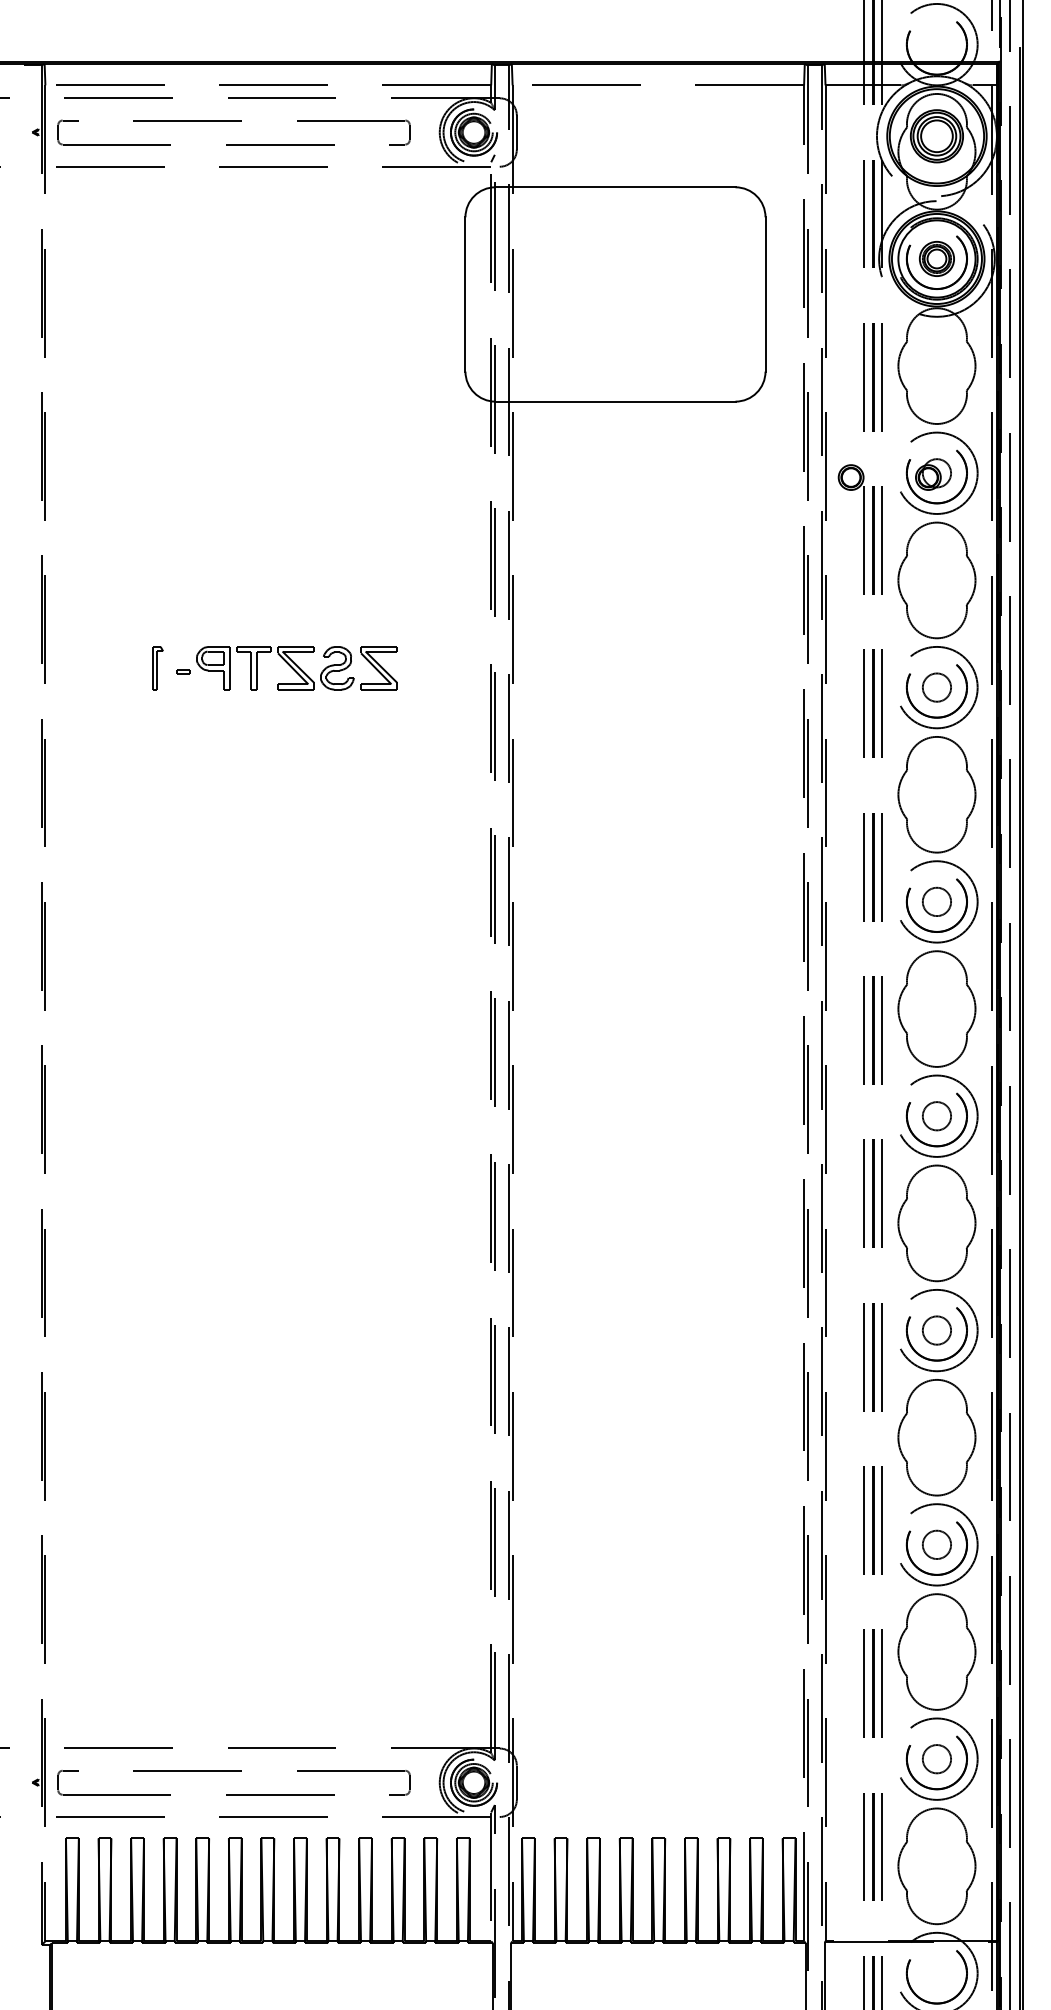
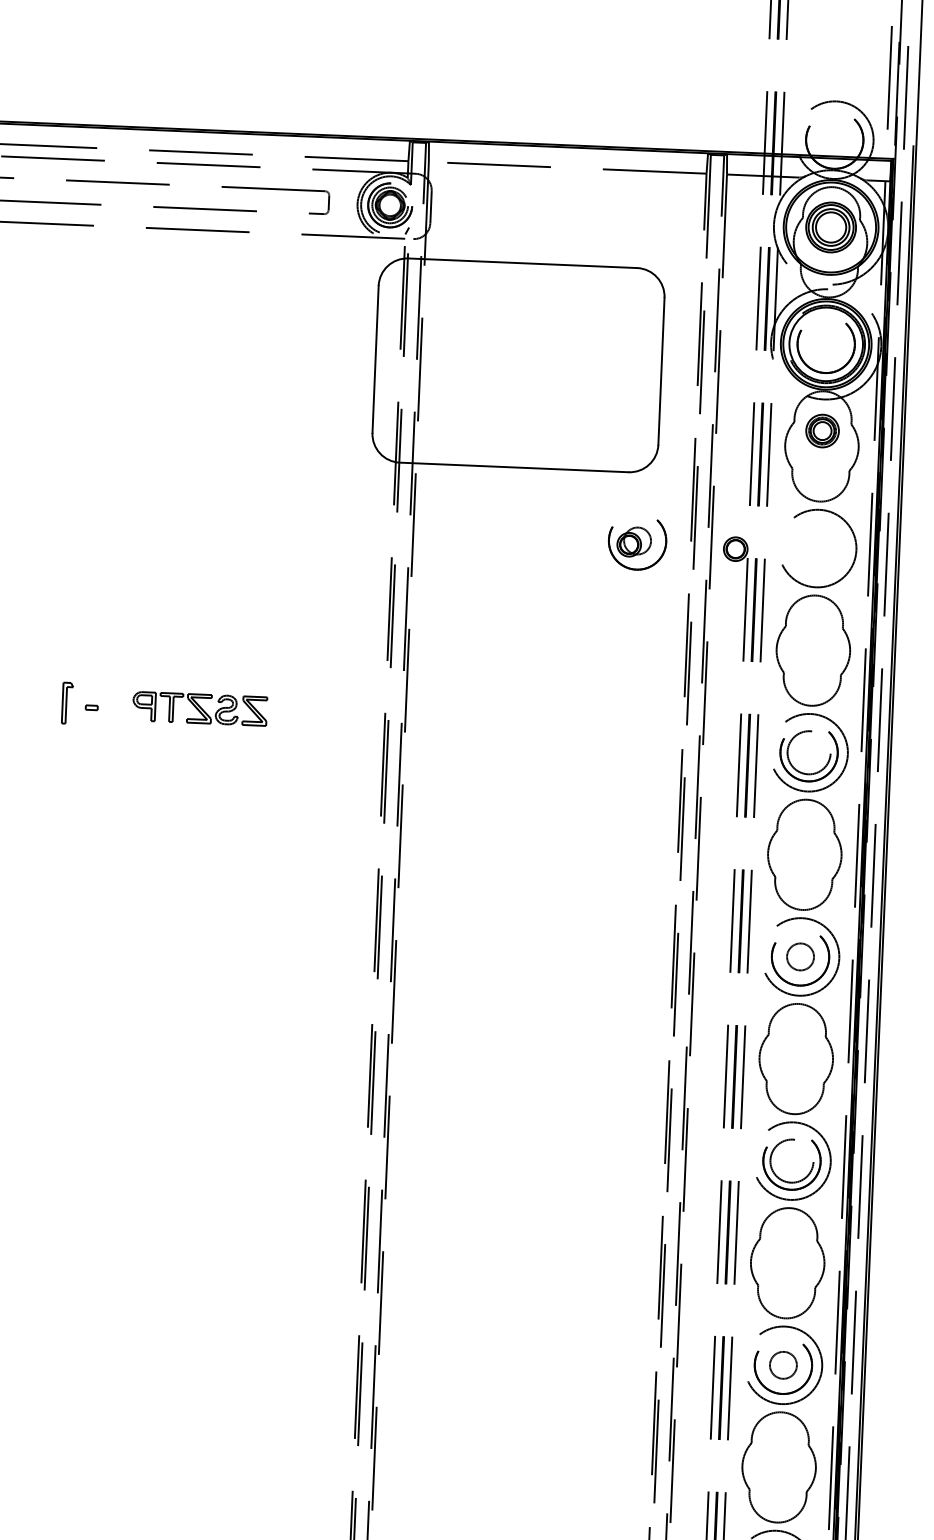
part: (936, 258) -> (822, 430), moved
part: (936, 476) -> (637, 544), moved
part: (296, 668) -> (199, 708), size x0.7
circle: (936, 687) -> (808, 752), size x1.6
circle: (936, 1116) -> (791, 1161), size x1.6

